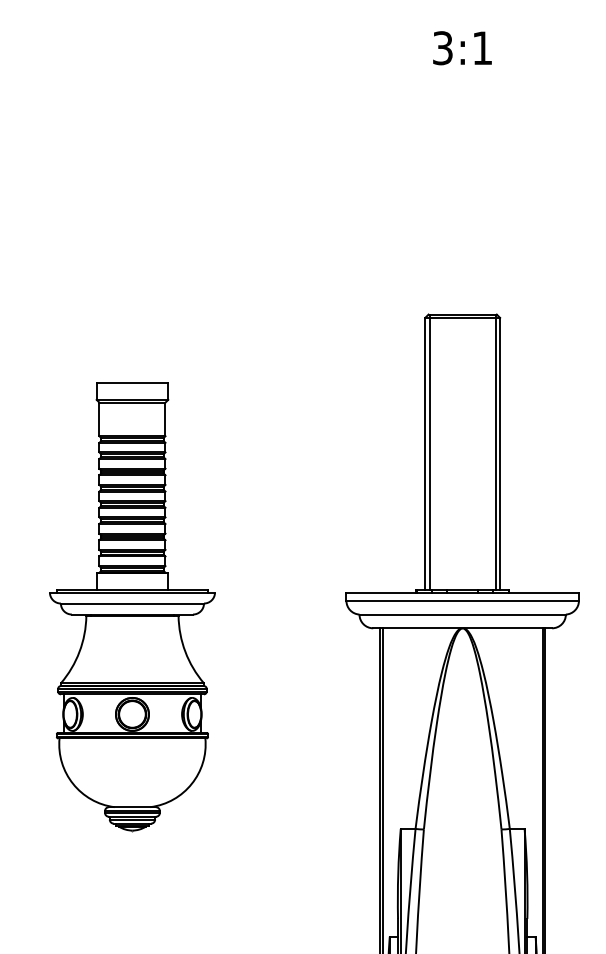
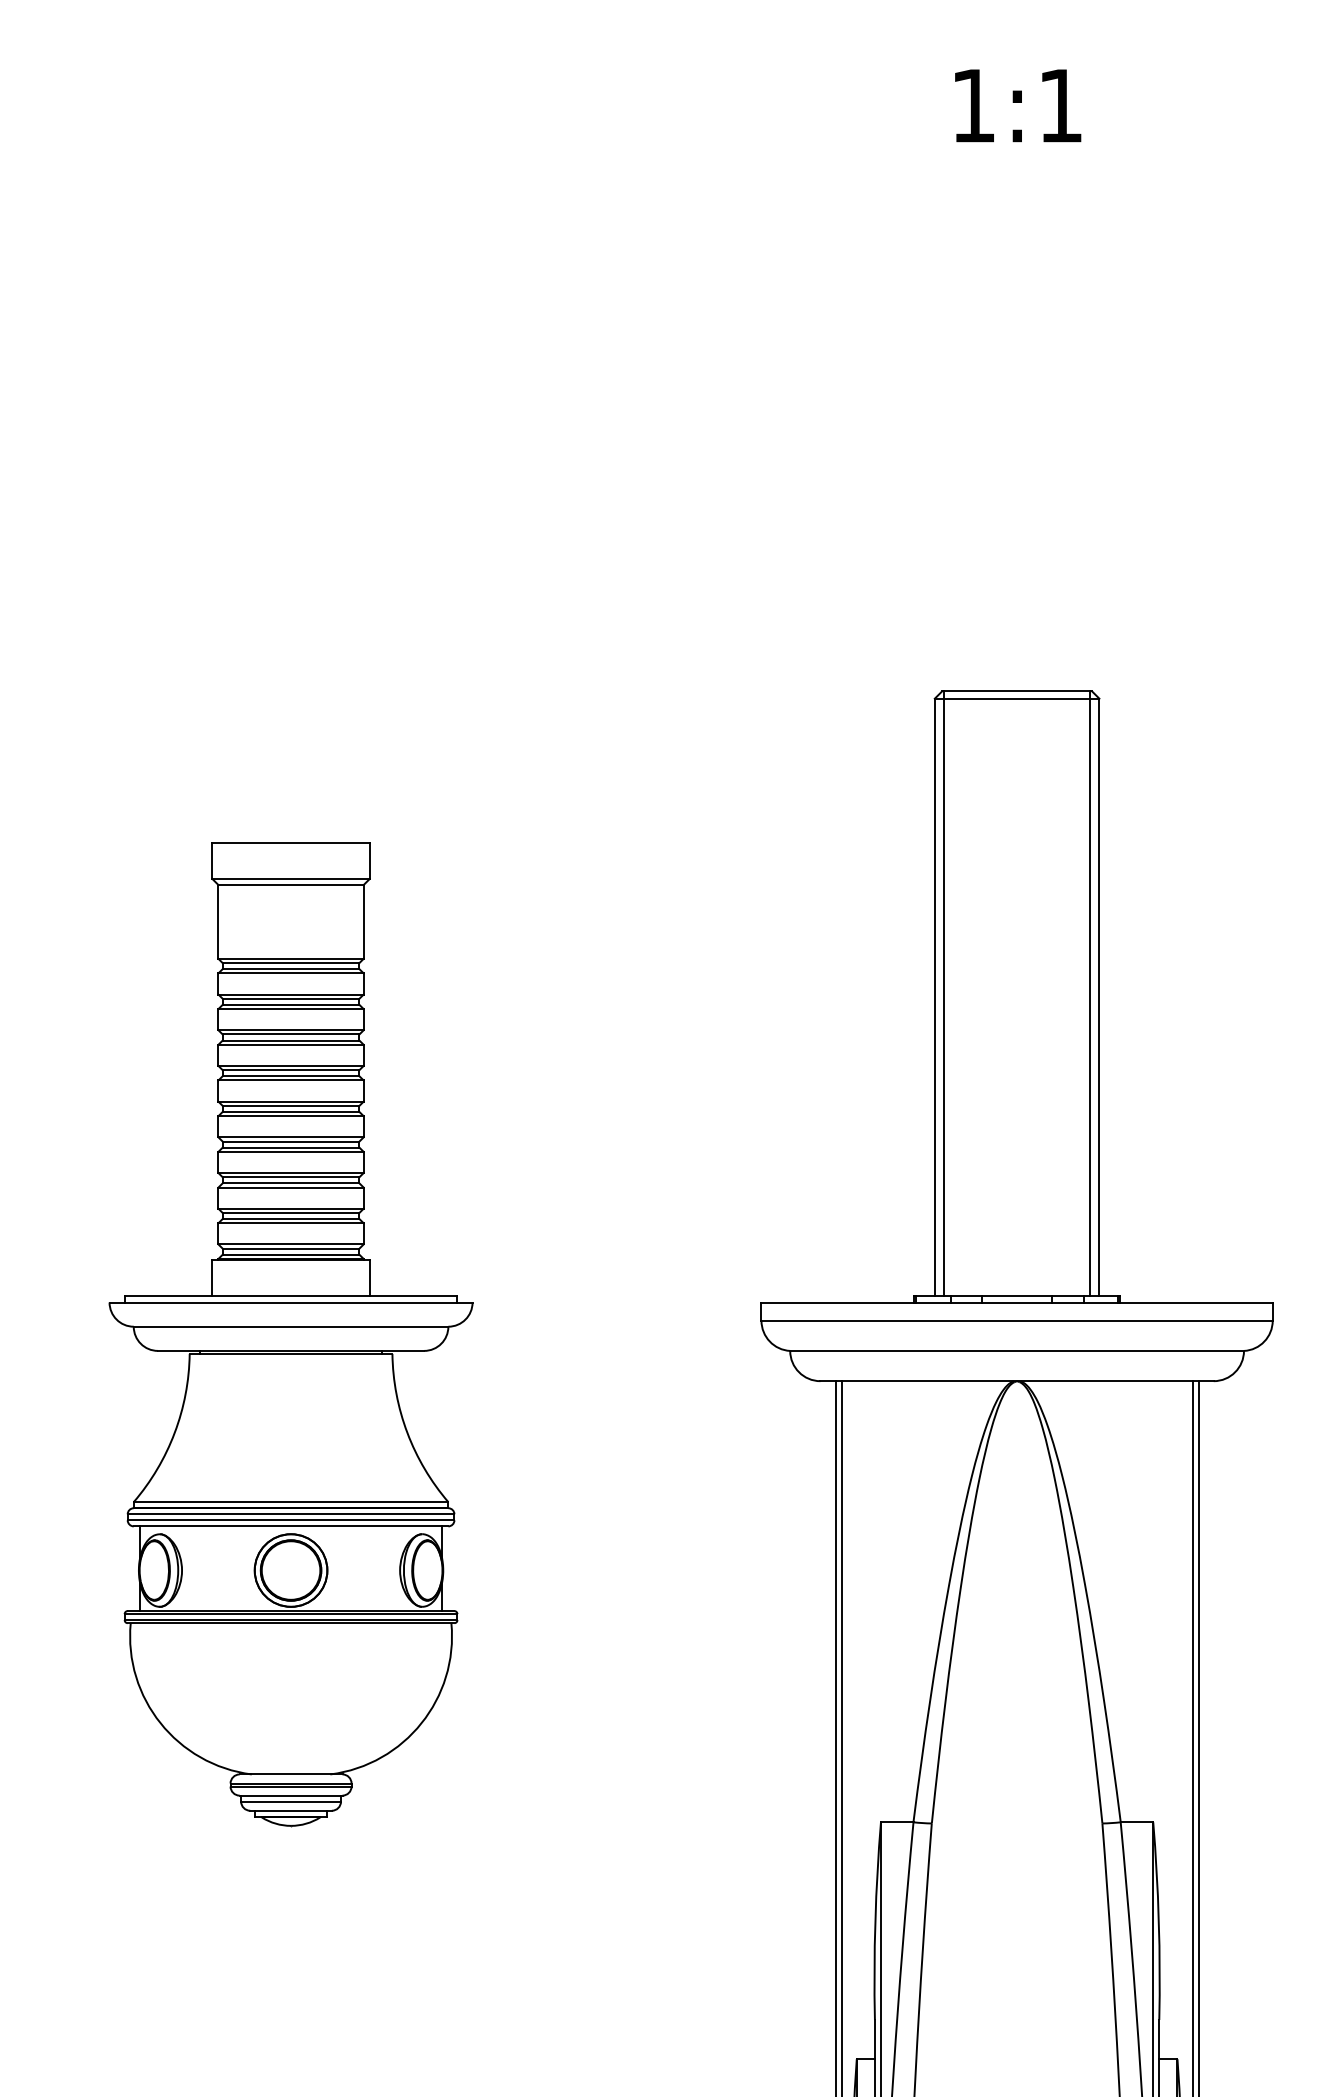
text: (442, 48) -> (972, 106), 3:1 -> 1:1

